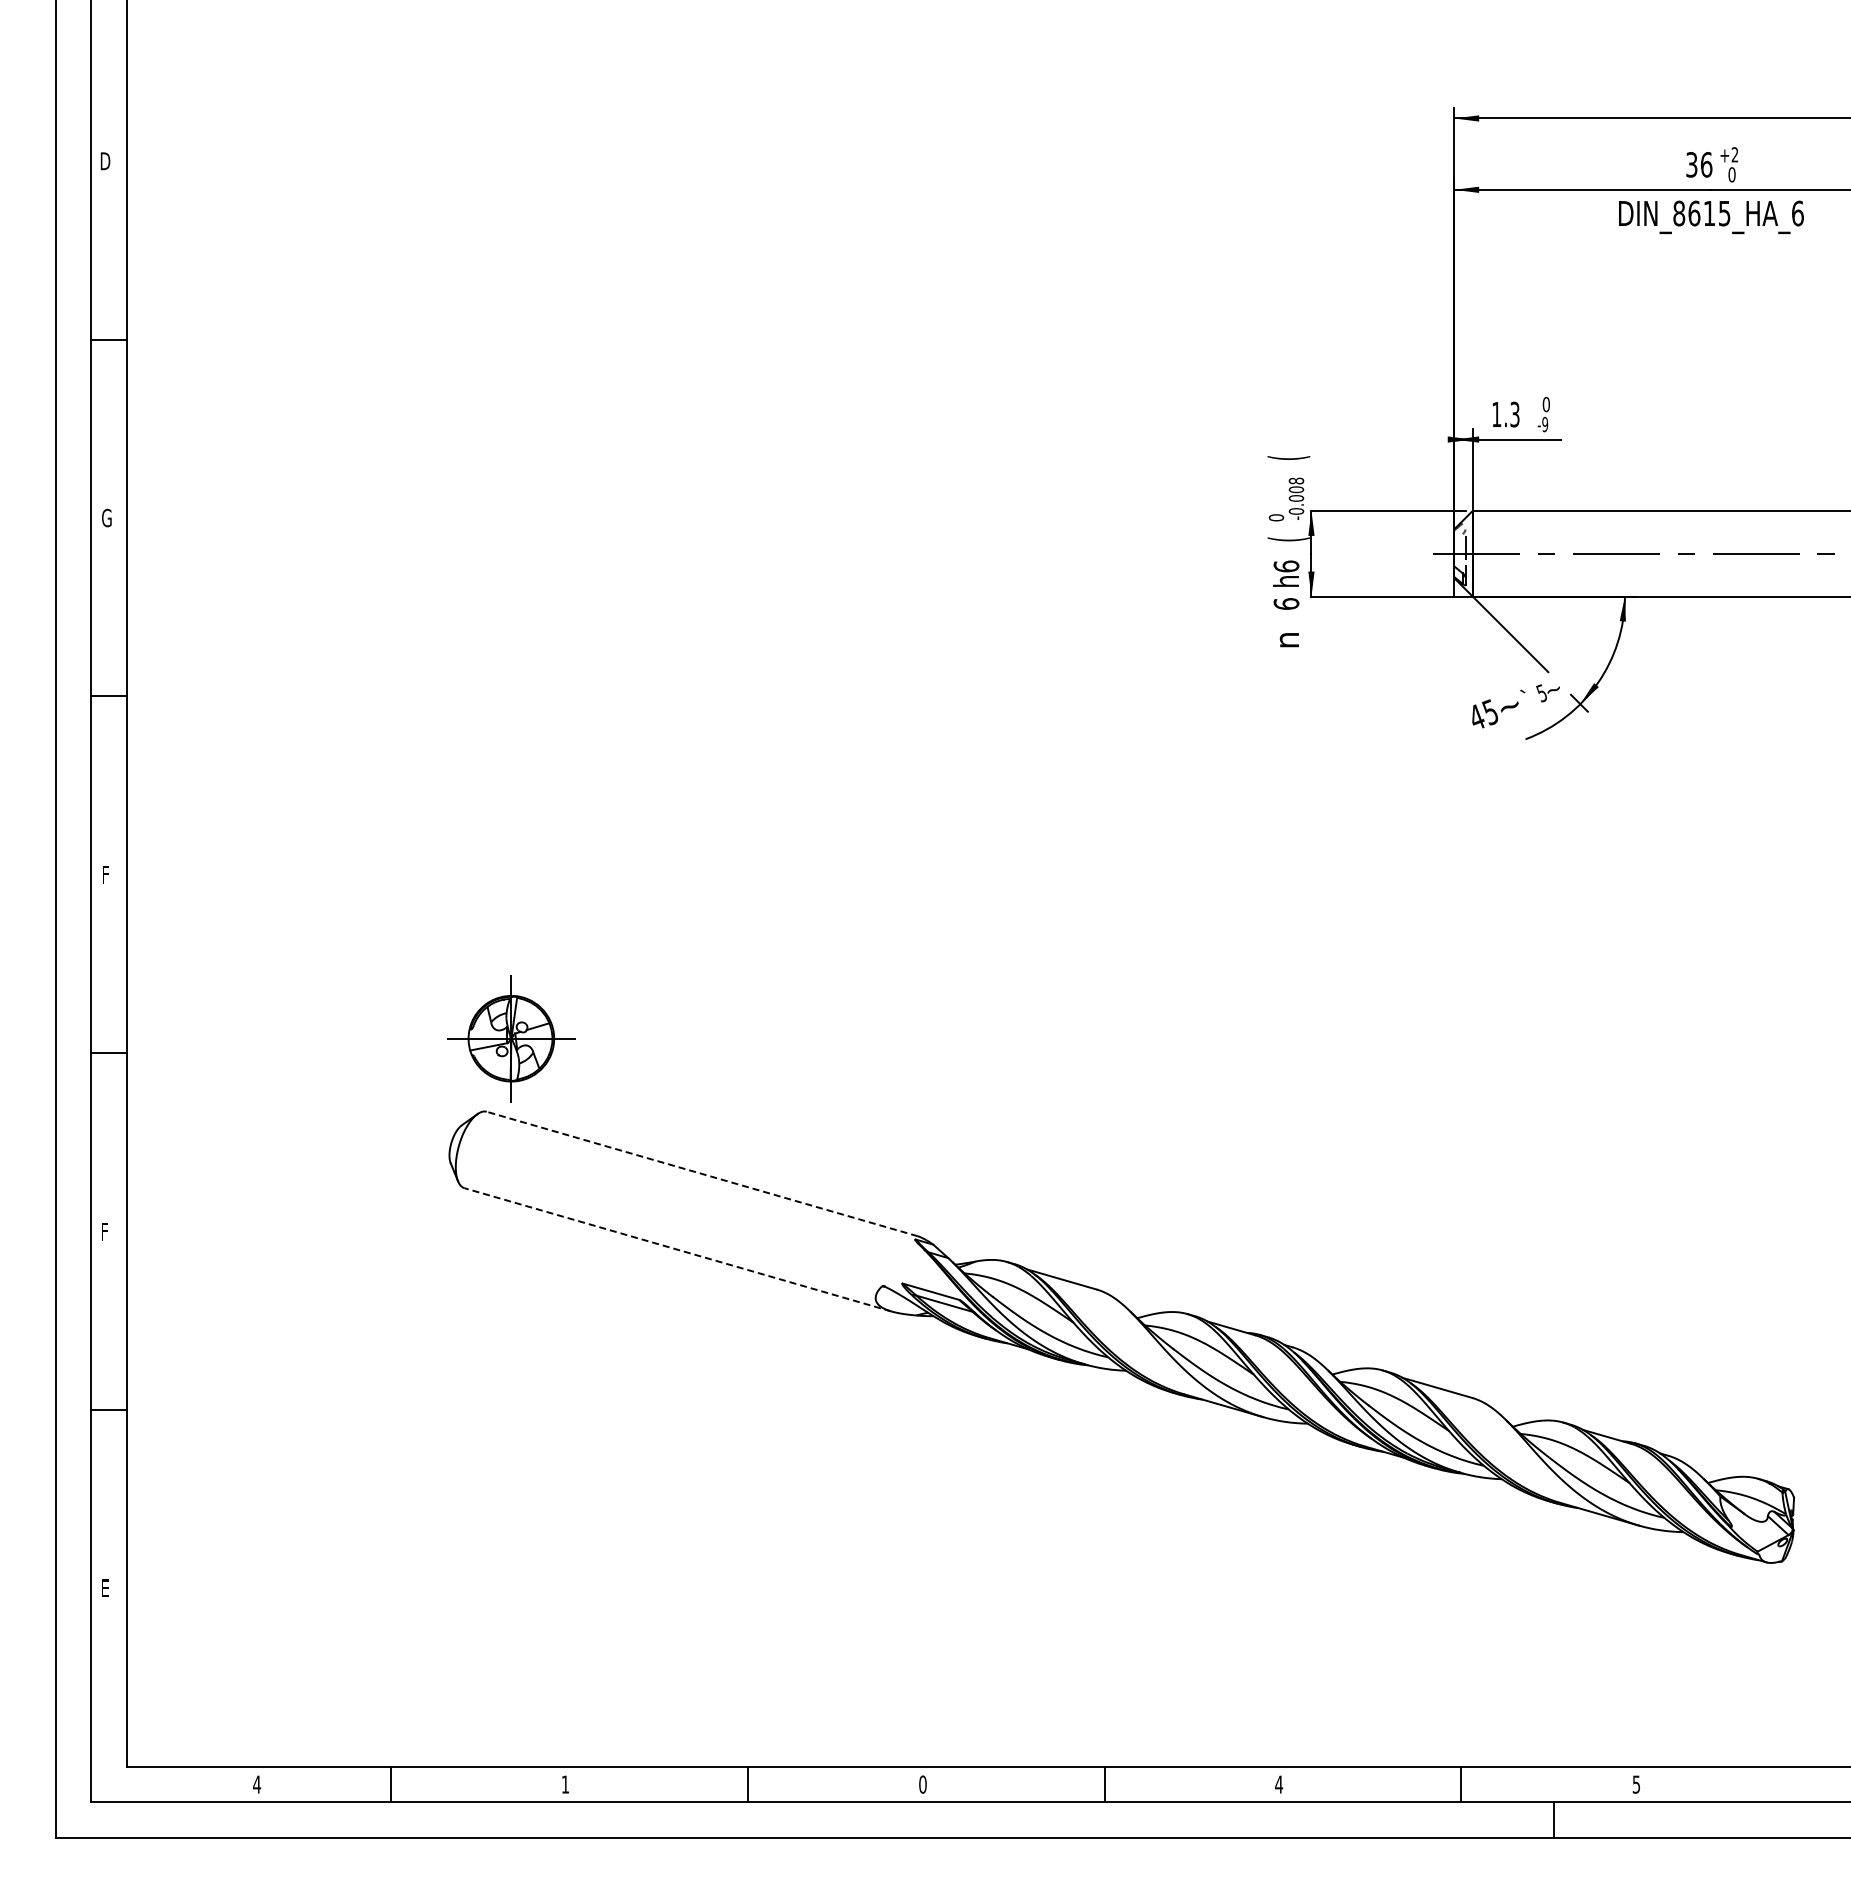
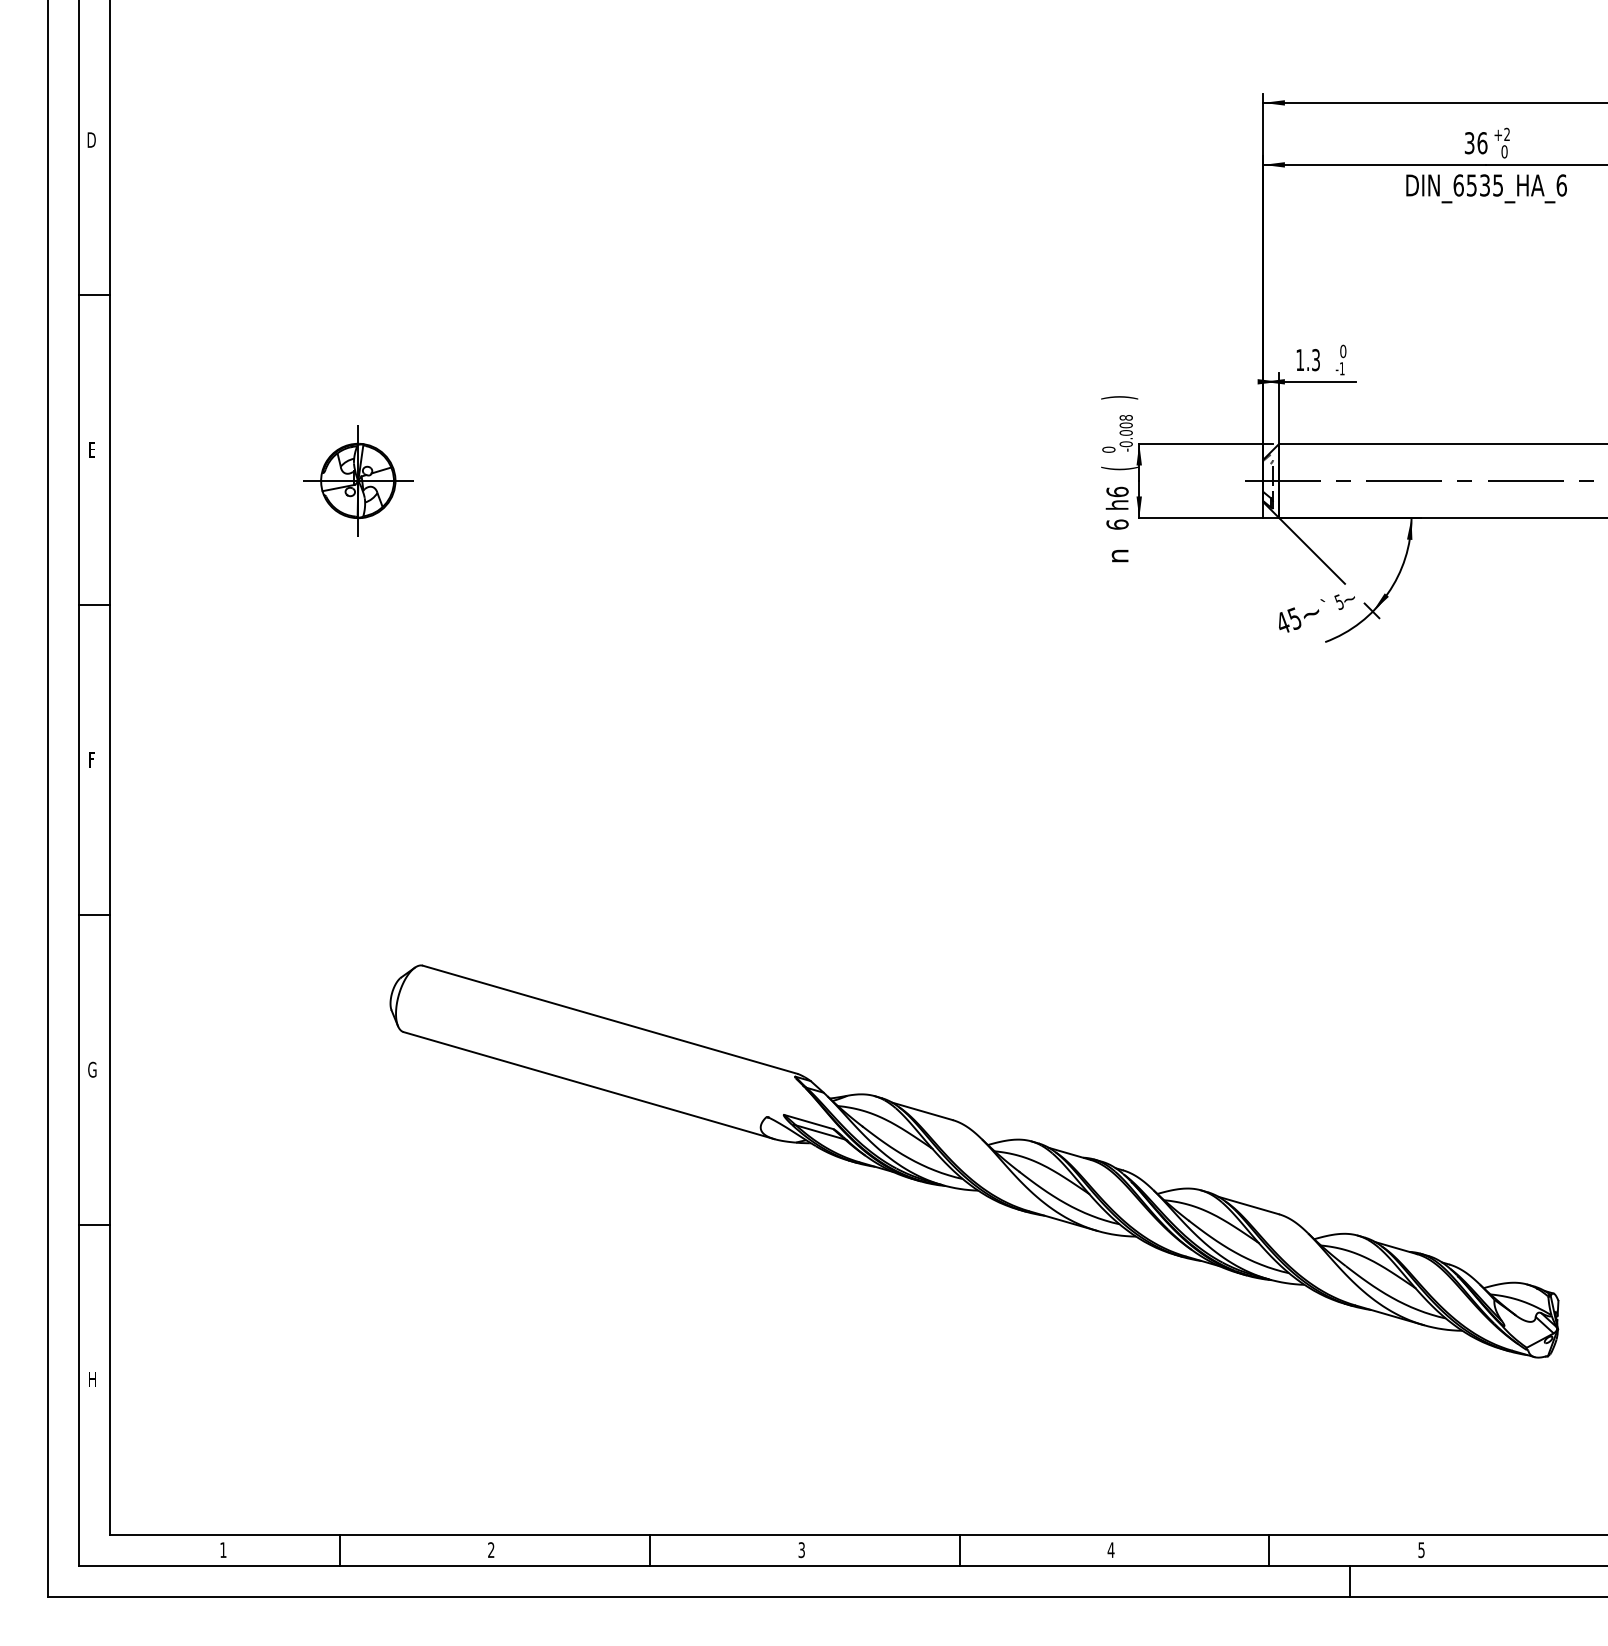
text: (1694, 213) -> (1471, 185), DIN_8615_HA_6 -> DIN_6535_HA_6
text: (1545, 424) -> (1342, 368), -9 -> -1
text: (1288, 457) -> (1119, 397), ( -> )
text: (106, 517) -> (92, 449), G -> E
part: (511, 1038) -> (358, 480), moved
line: (701, 1173) -> (609, 1019), dashed -> solid
text: (106, 1231) -> (92, 1069), F -> G
line: (677, 1249) -> (588, 1085), dashed -> solid
text: (106, 1587) -> (92, 1378), E -> H
text: (257, 1784) -> (223, 1550), 4 -> 1
text: (564, 1784) -> (490, 1550), 1 -> 2
text: (922, 1784) -> (801, 1550), 0 -> 3

